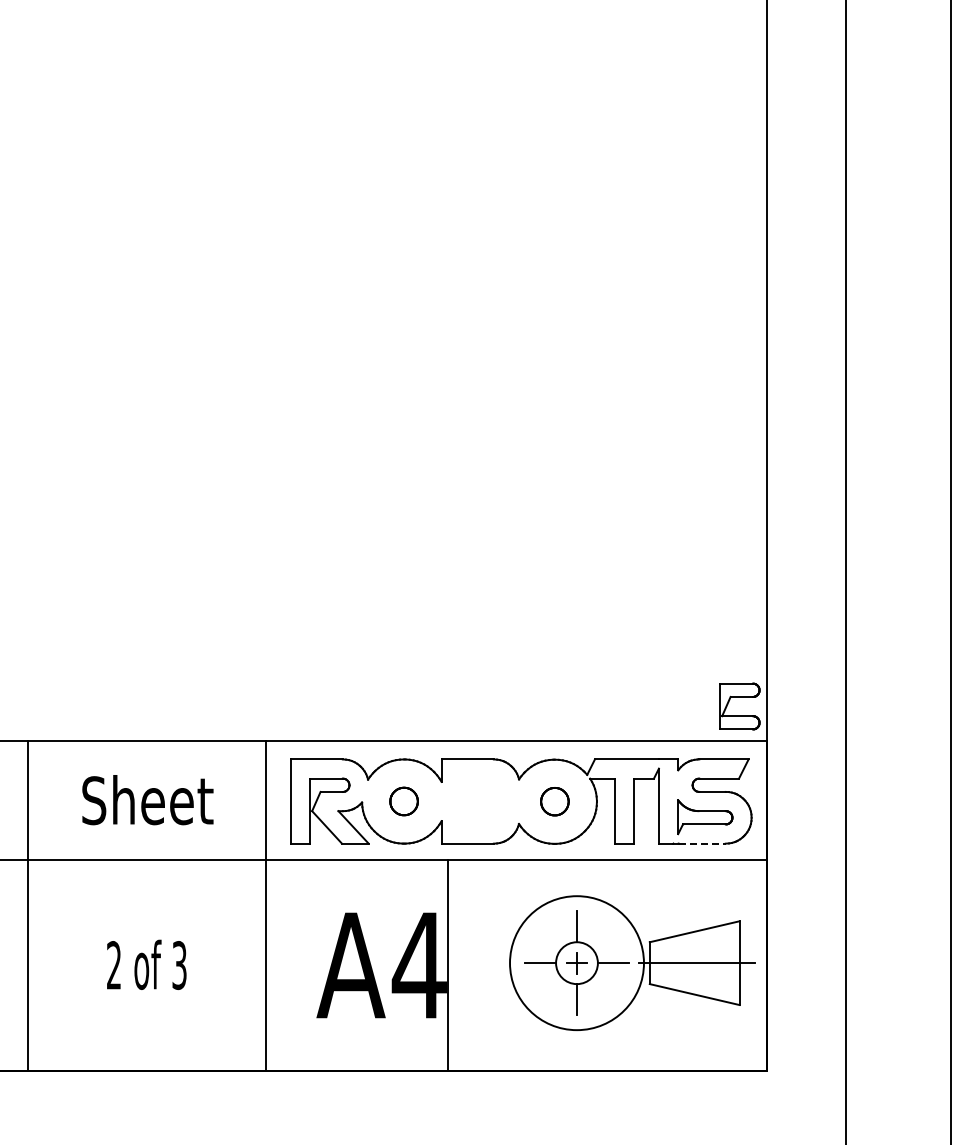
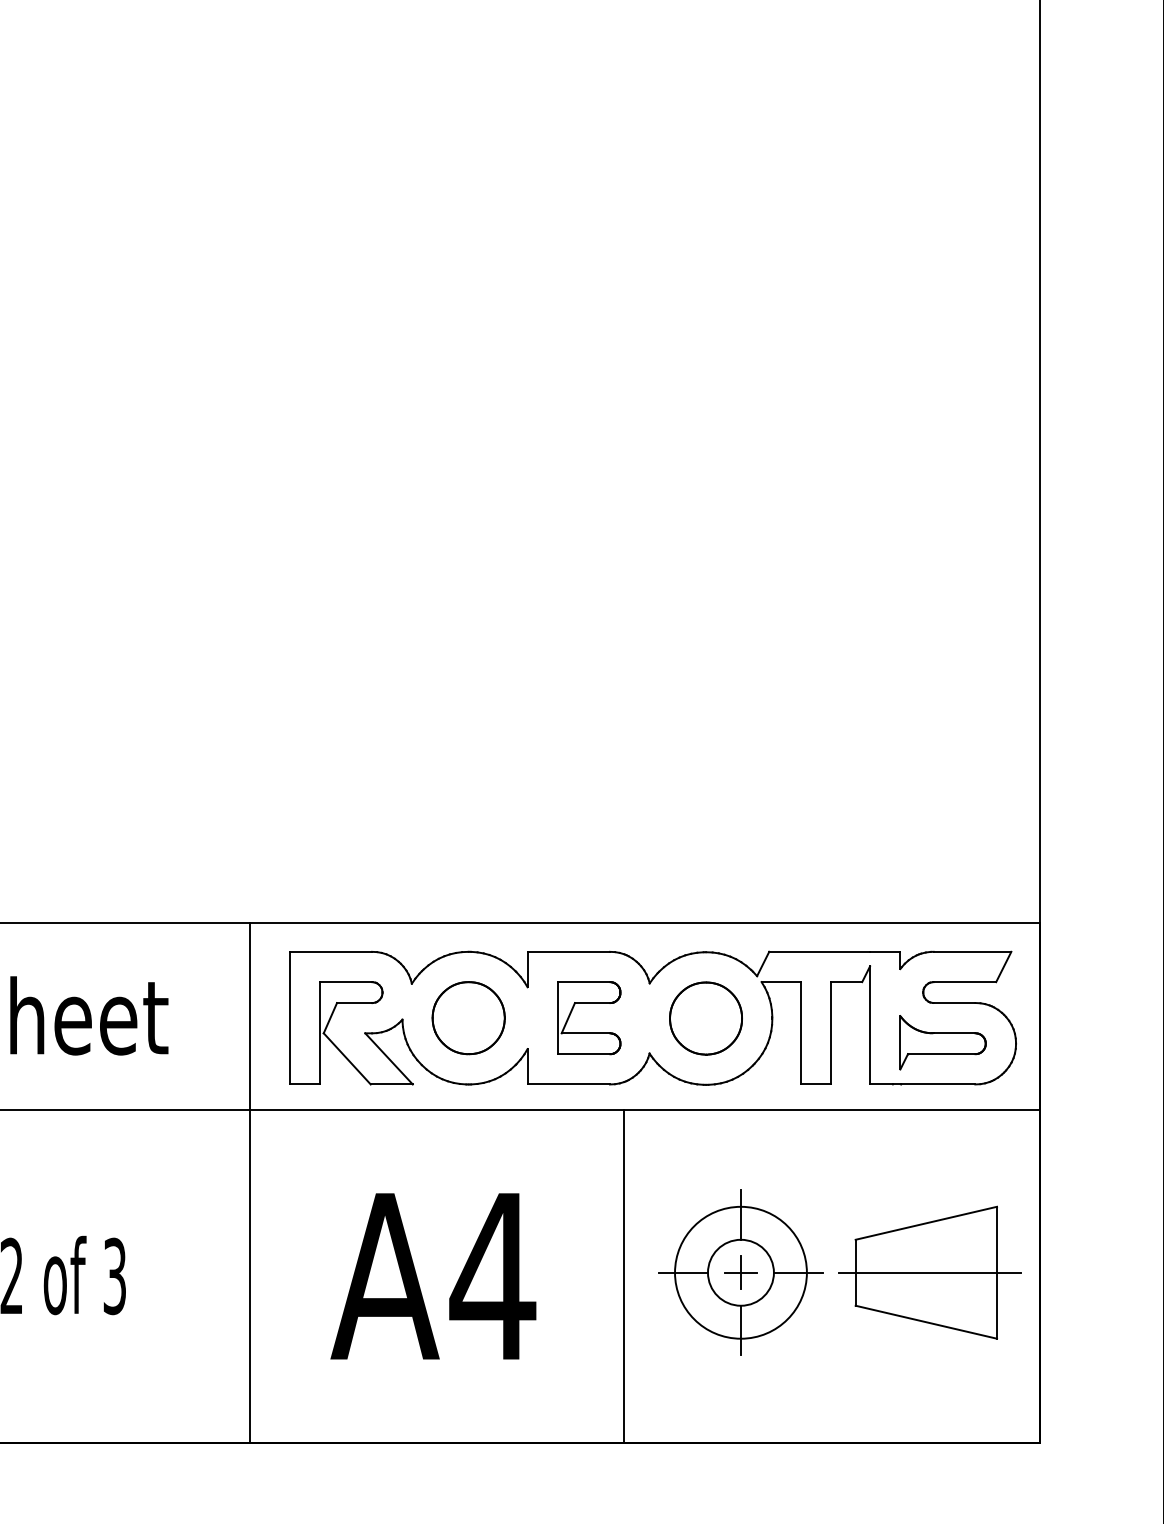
part: (739, 697) -> (588, 1003), moved
part: (403, 801) -> (467, 1018), size x1.67
part: (554, 801) -> (705, 1018), size x1.67
line: (702, 843) -> (938, 1084), dashed -> solid
circle: (576, 963) -> (740, 1273), size x0.62
line: (447, 965) -> (623, 1276), moved

